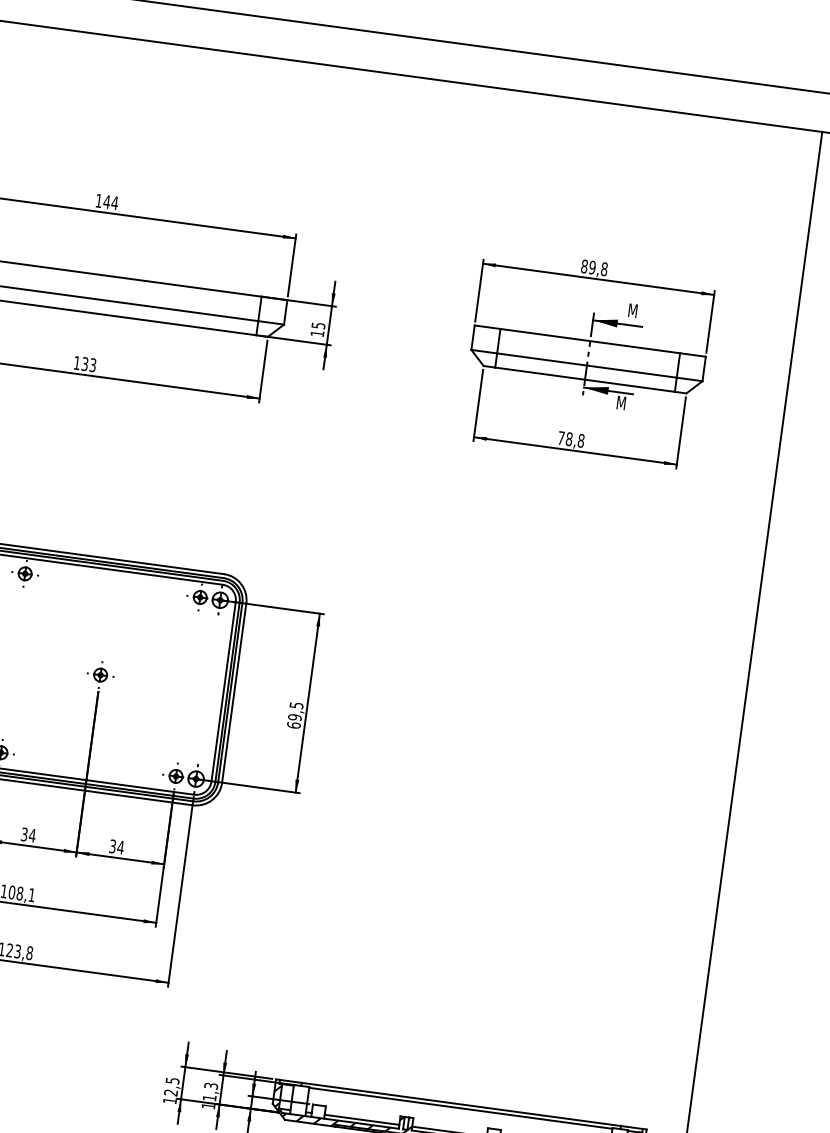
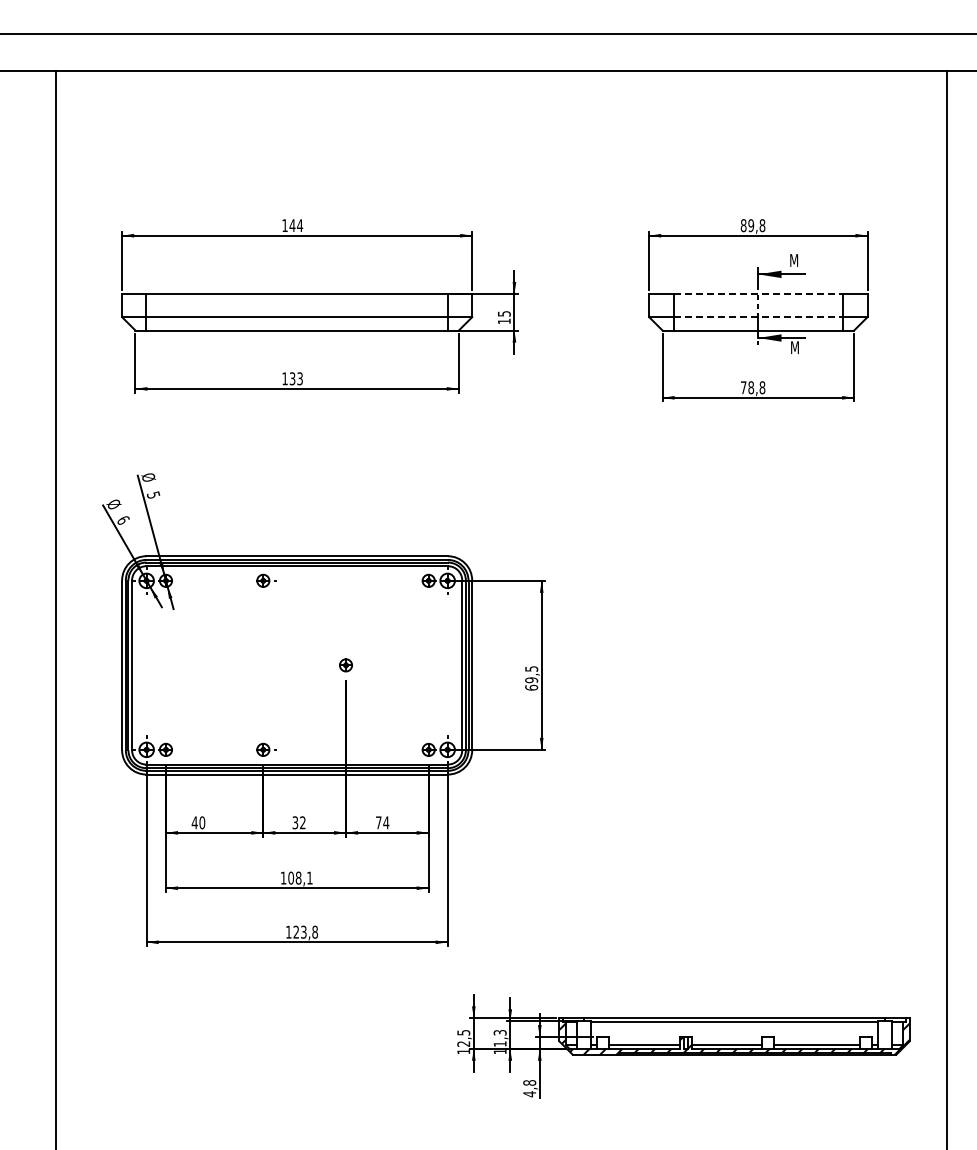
line: (590, 341) -> (758, 294), solid -> dashed
line: (587, 365) -> (758, 317), solid -> dashed
text: (32, 835) -> (302, 822), 34 -> 32
text: (112, 846) -> (378, 822), 34 -> 74

